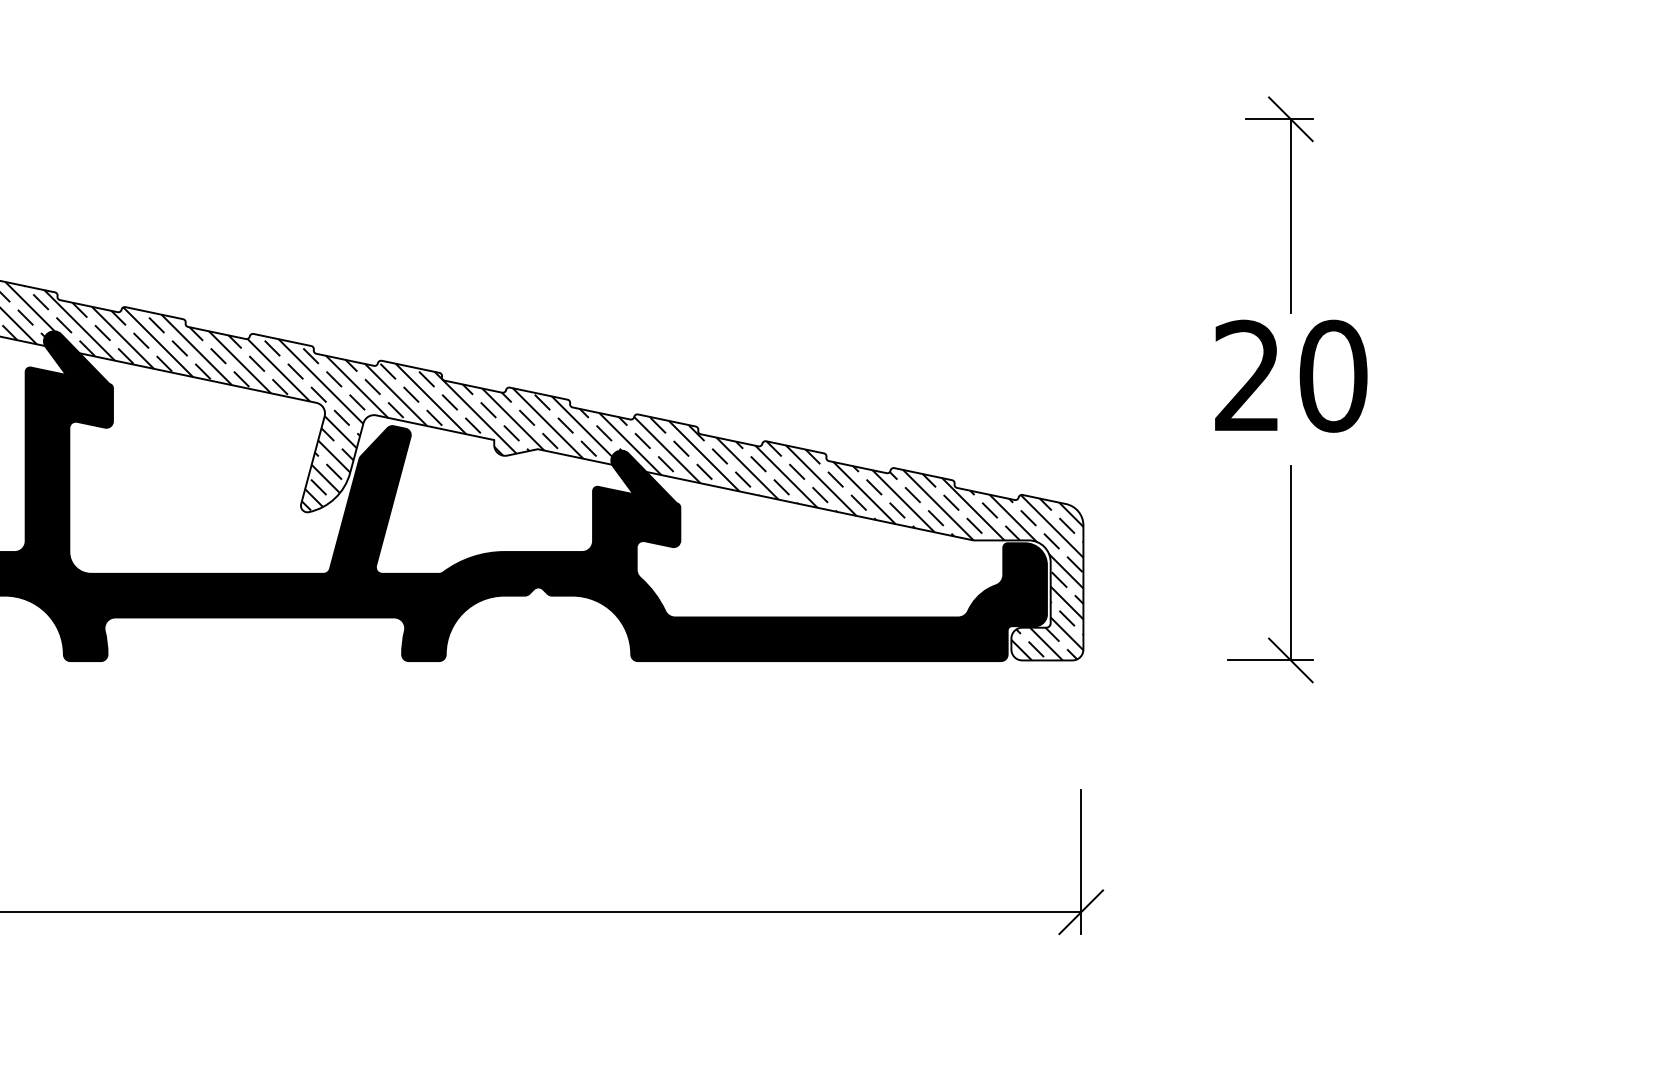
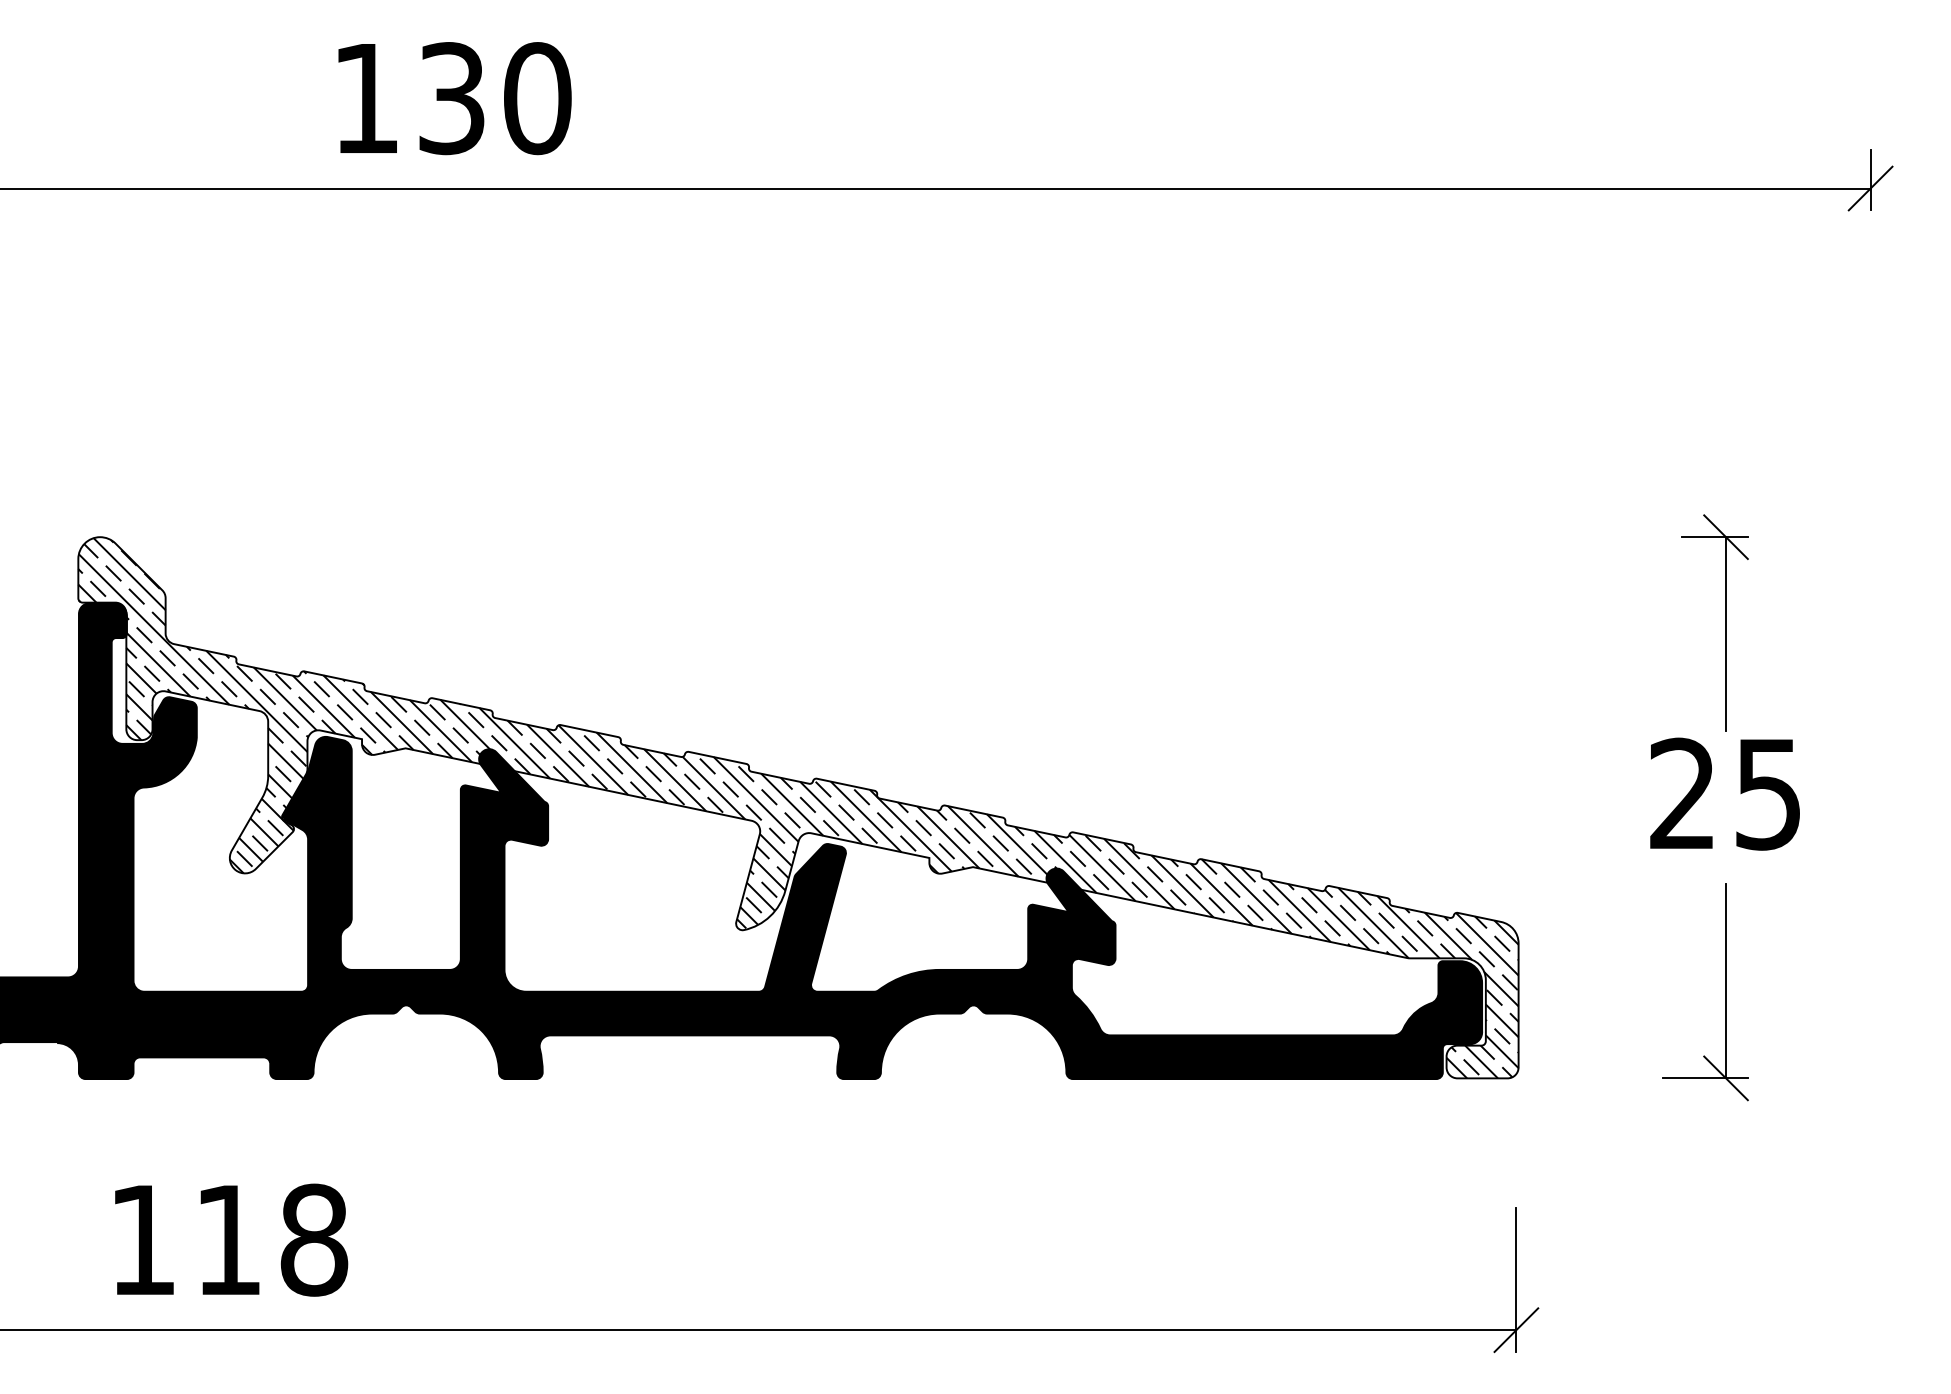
text: (1333, 375) -> (1768, 793), 20 -> 25

